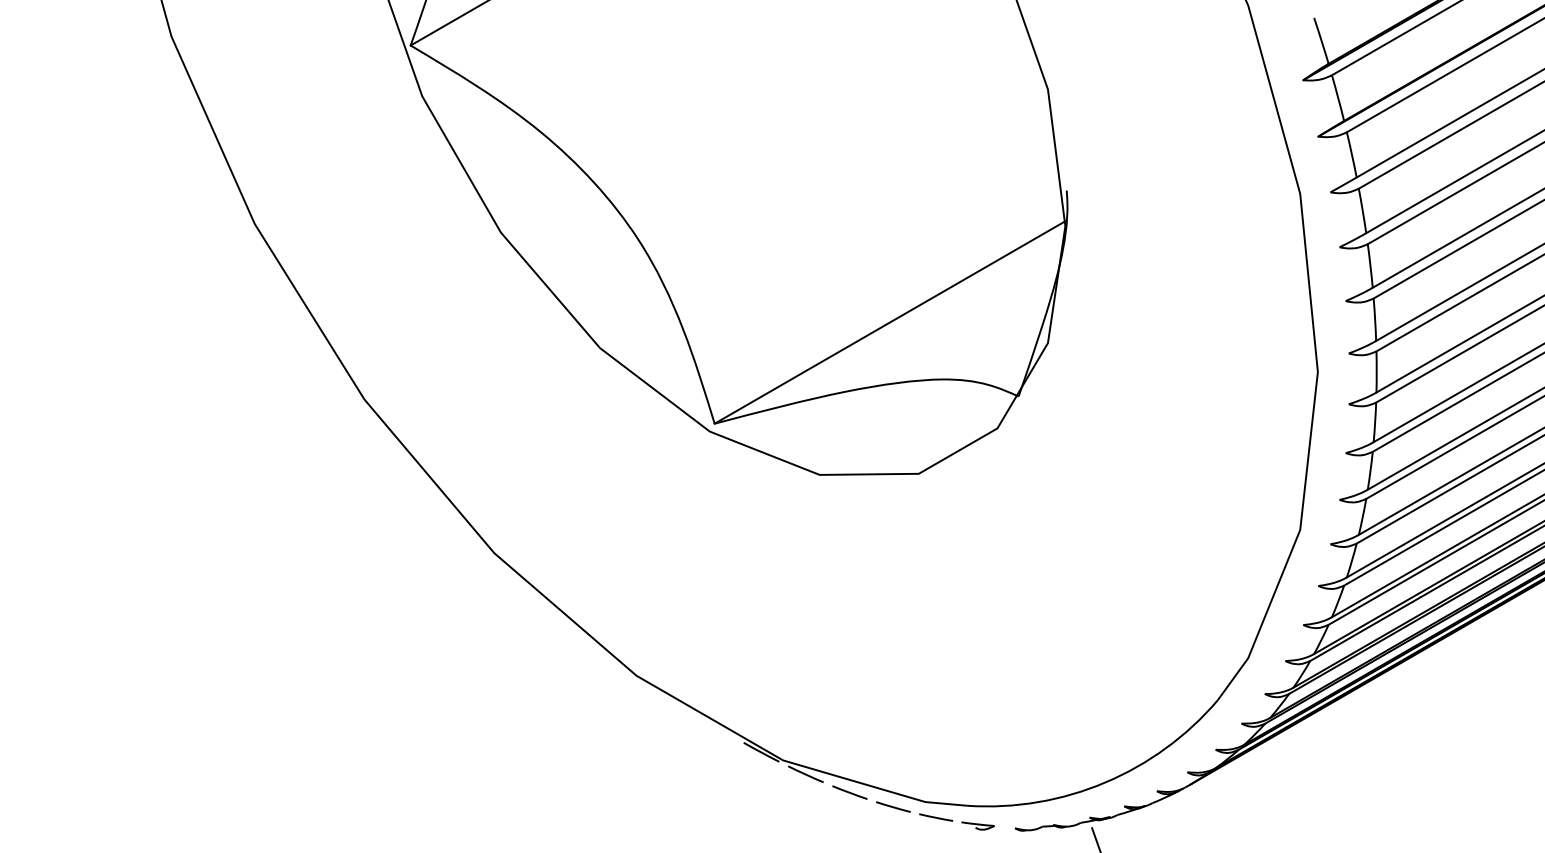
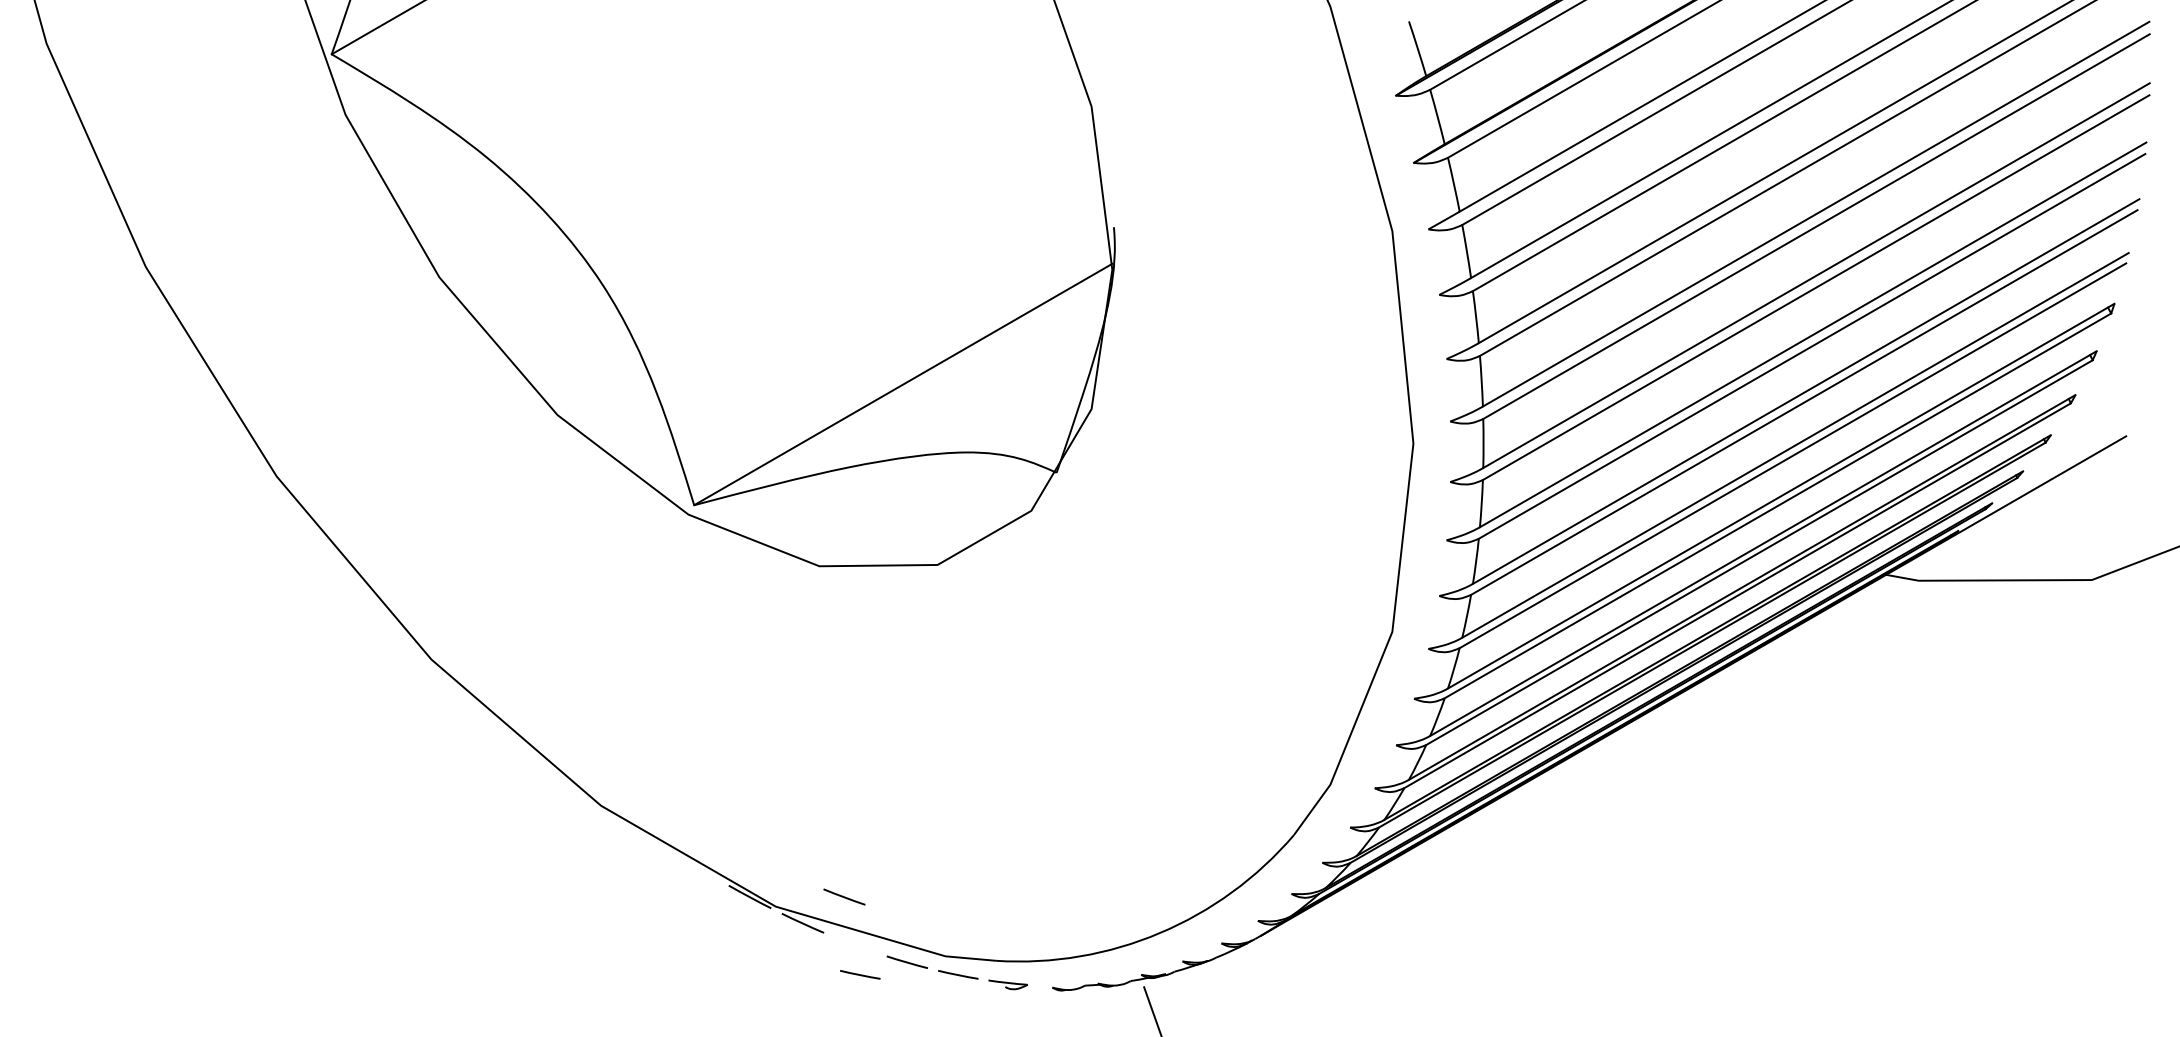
line: (849, 792) -> (844, 896), moved
line: (854, 817) -> (860, 974), added

